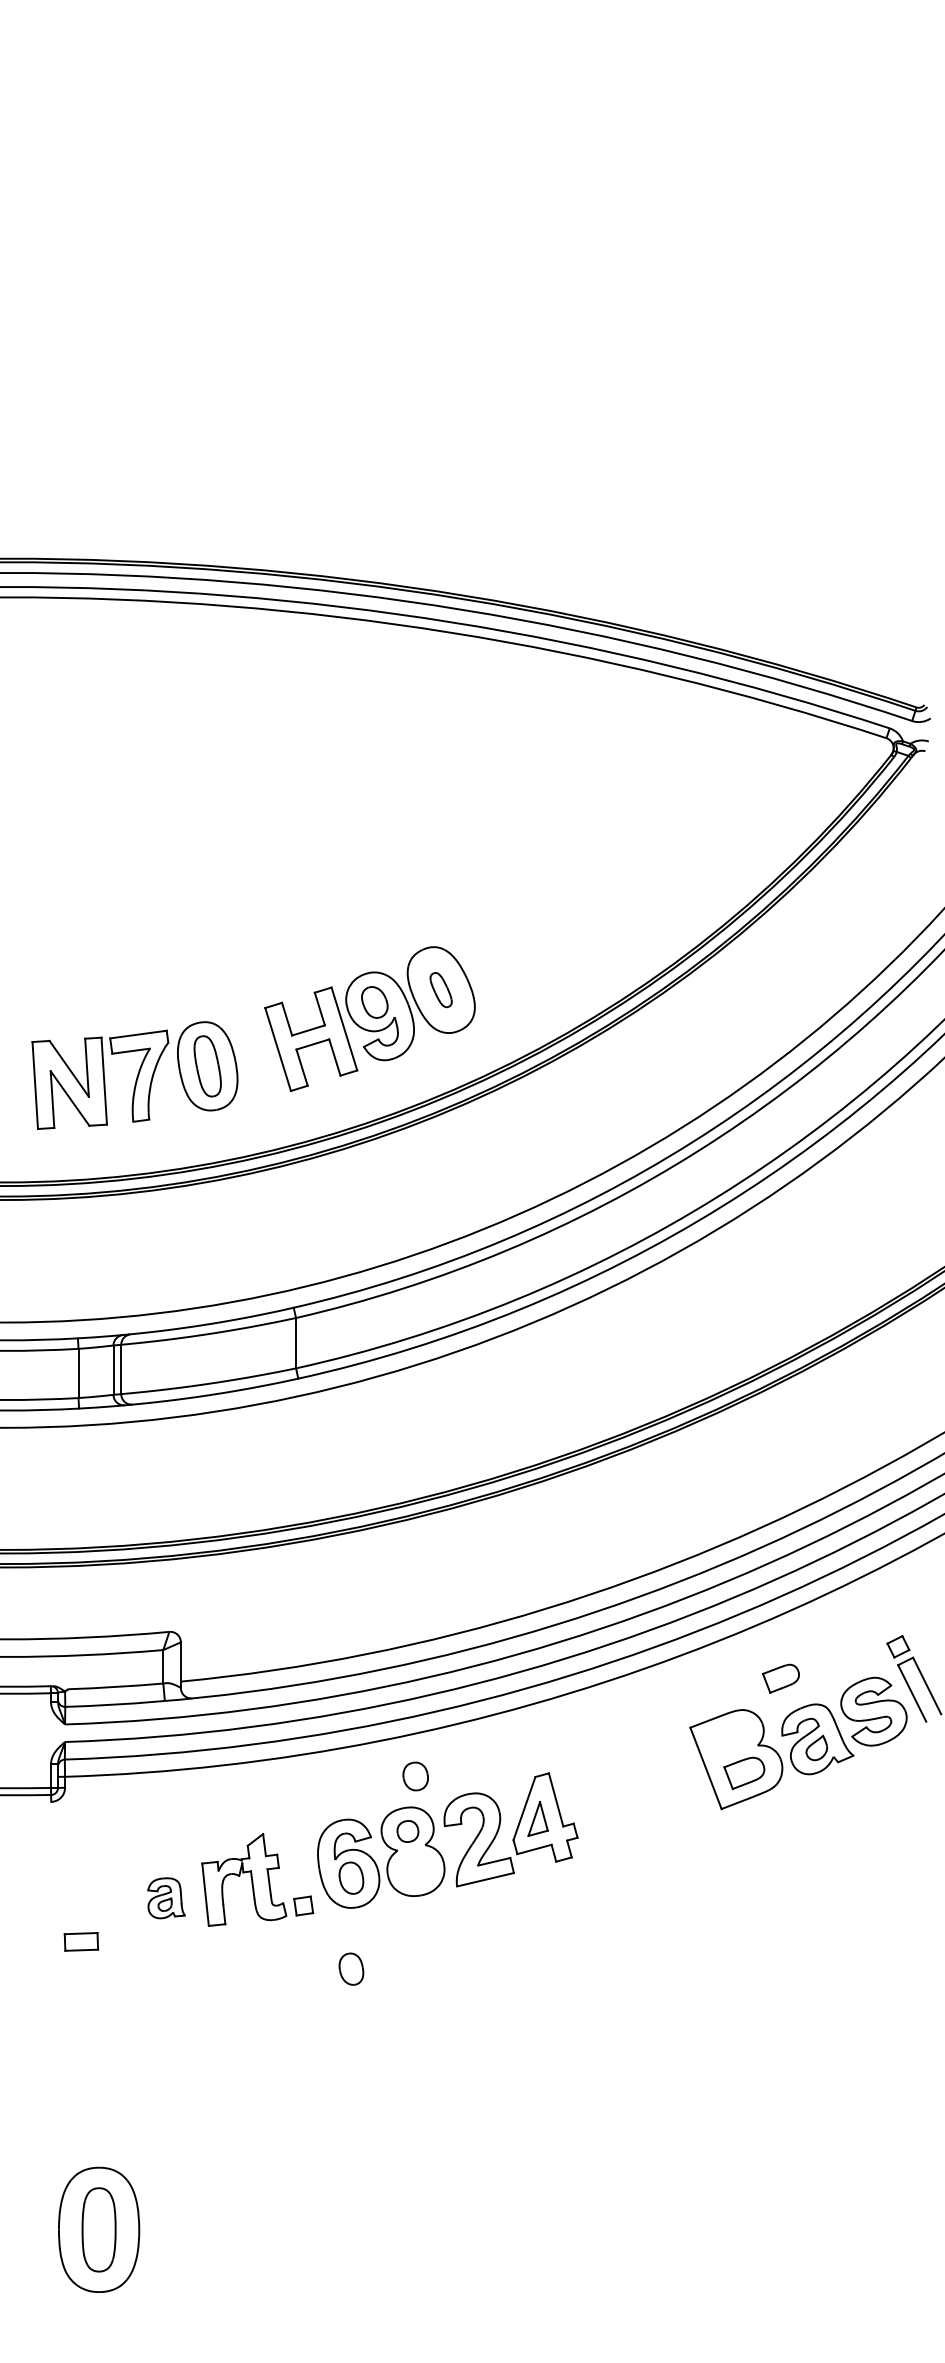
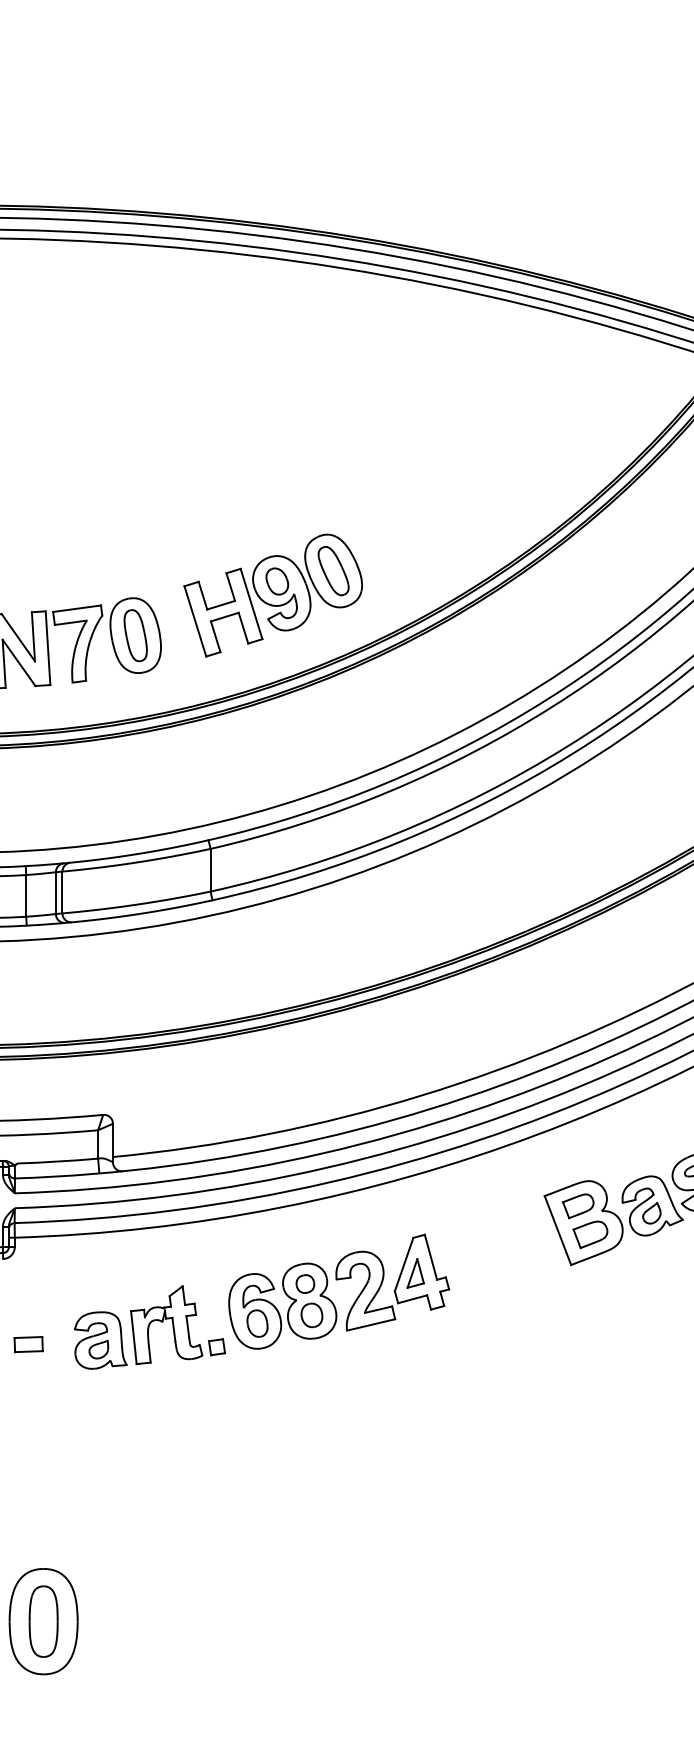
part: (440, 989) -> (332, 570), size x1.67
part: (780, 1678) -> (577, 1206), moved
part: (415, 1776) -> (311, 1315), moved
part: (166, 1898) -> (100, 1340), size x1.67
part: (81, 1941) -> (28, 1344), moved
part: (351, 1968) -> (257, 1400), removed

